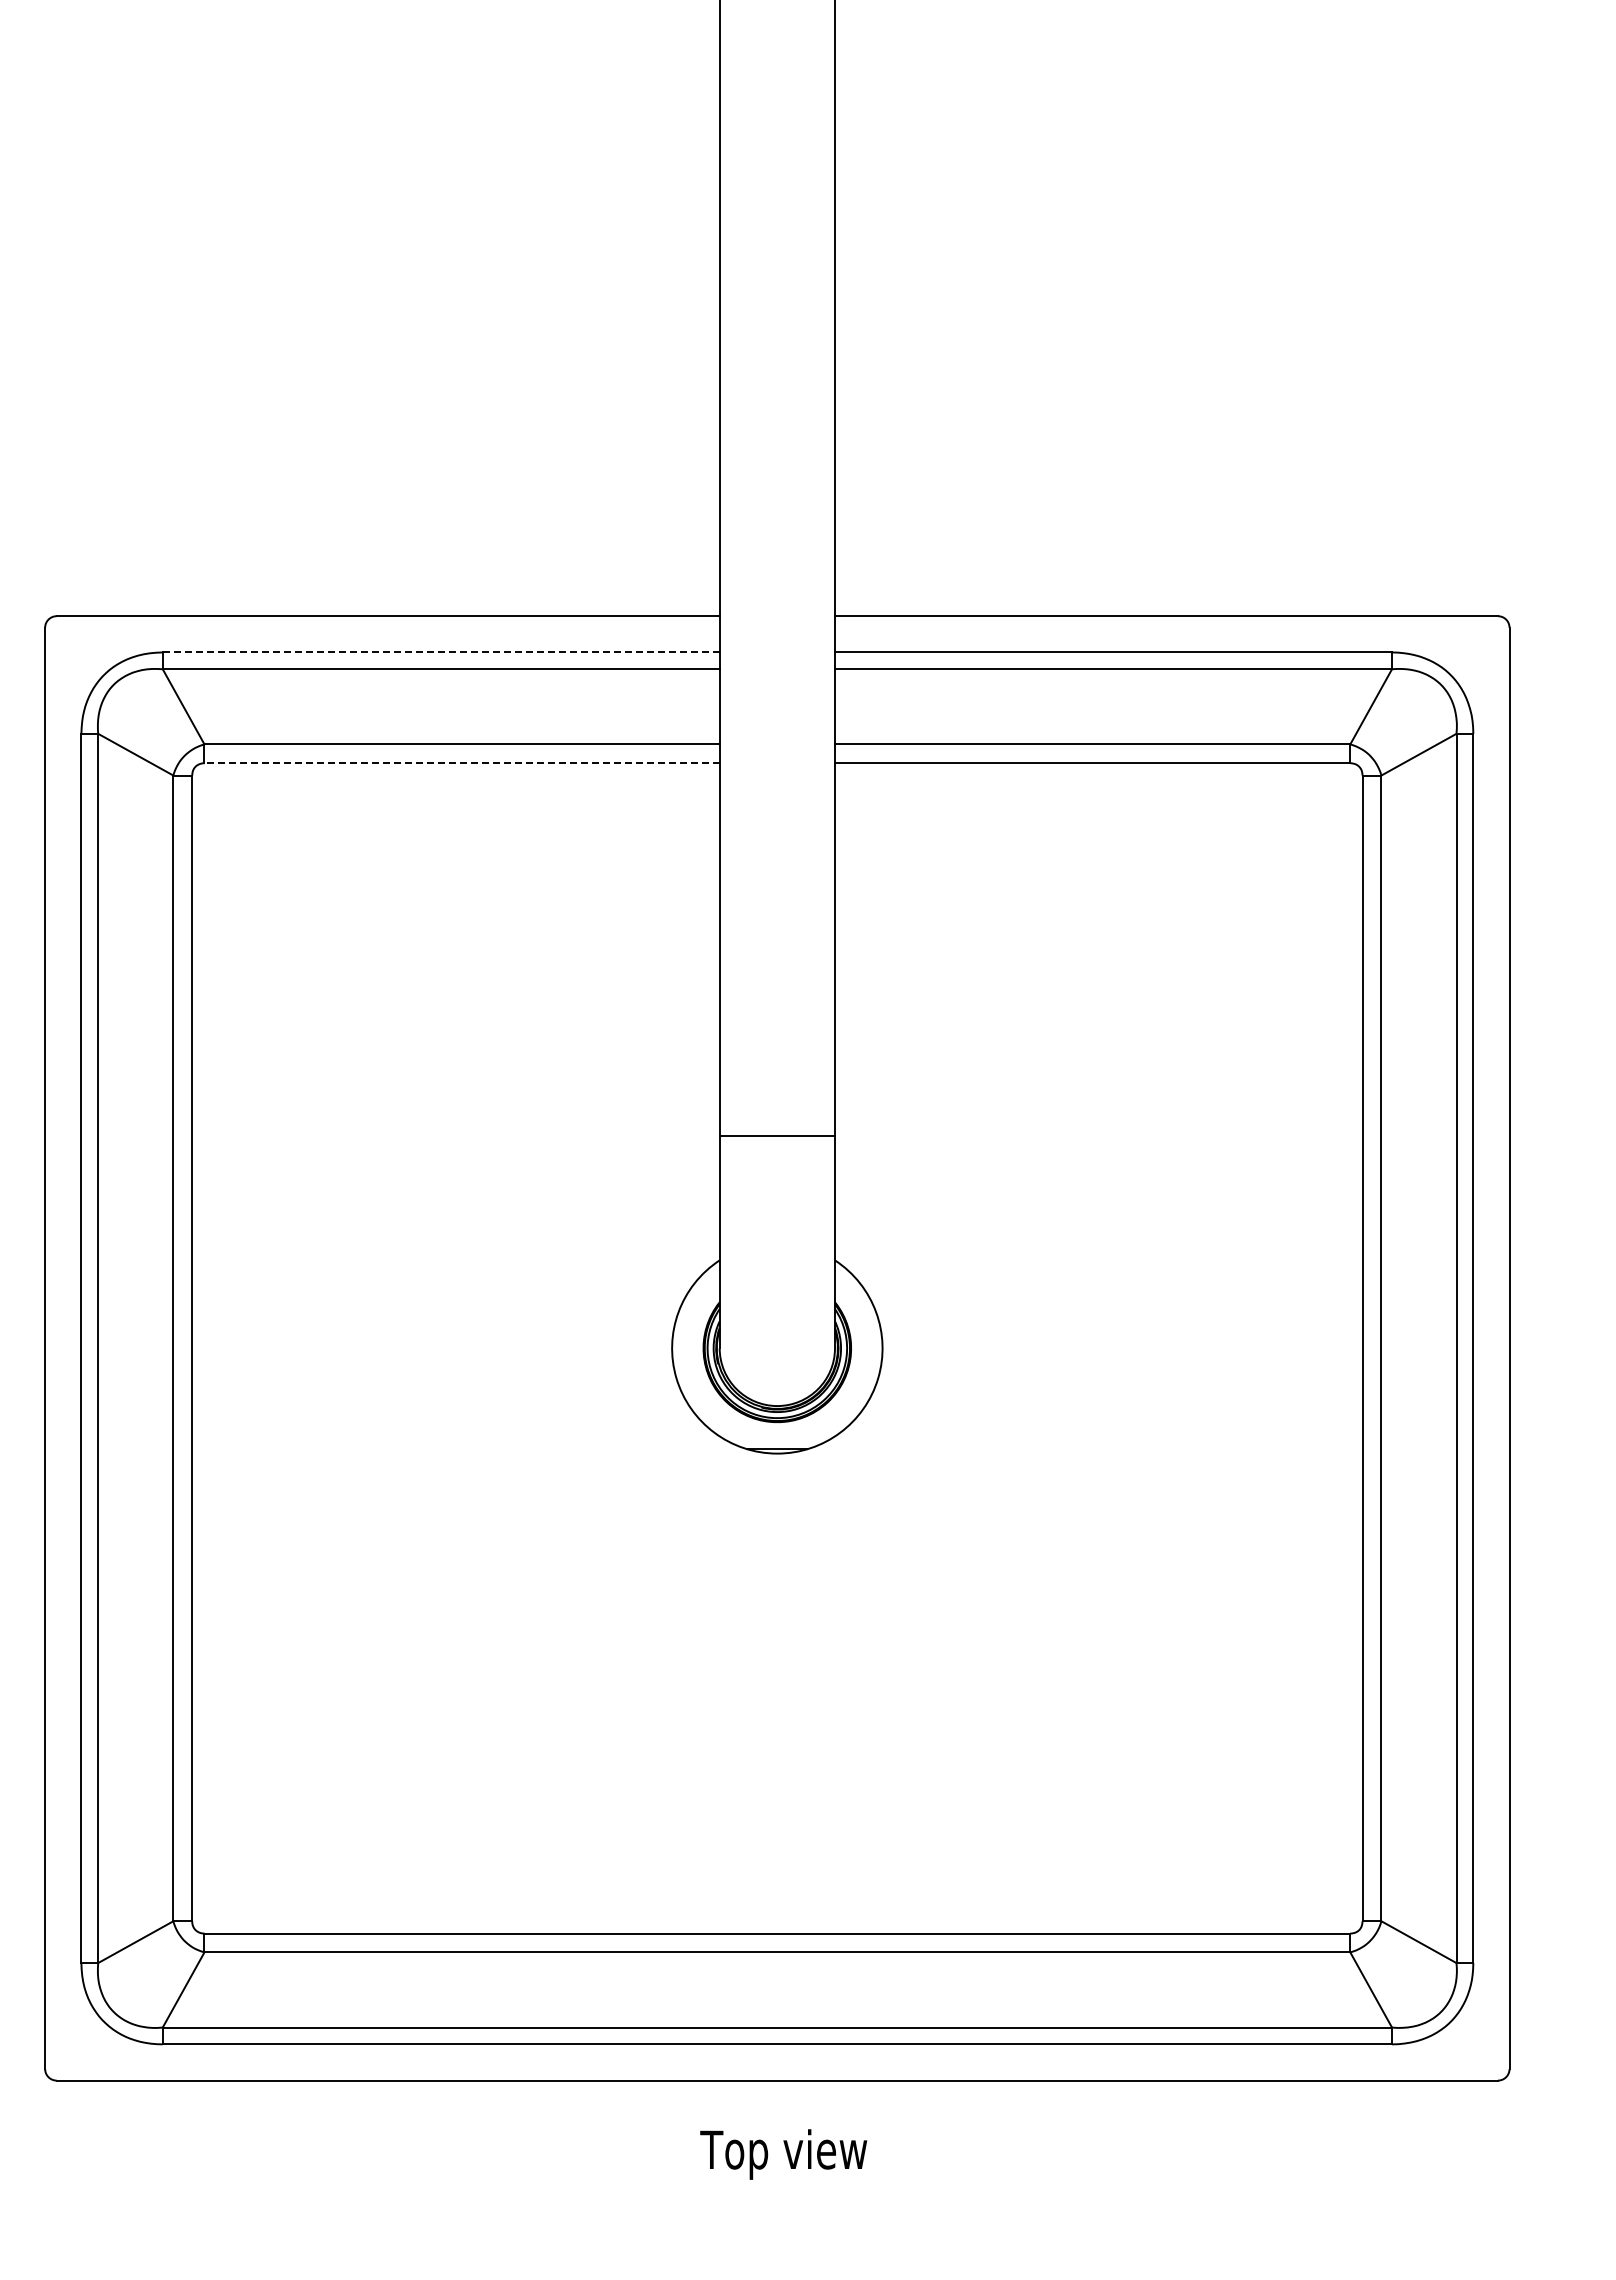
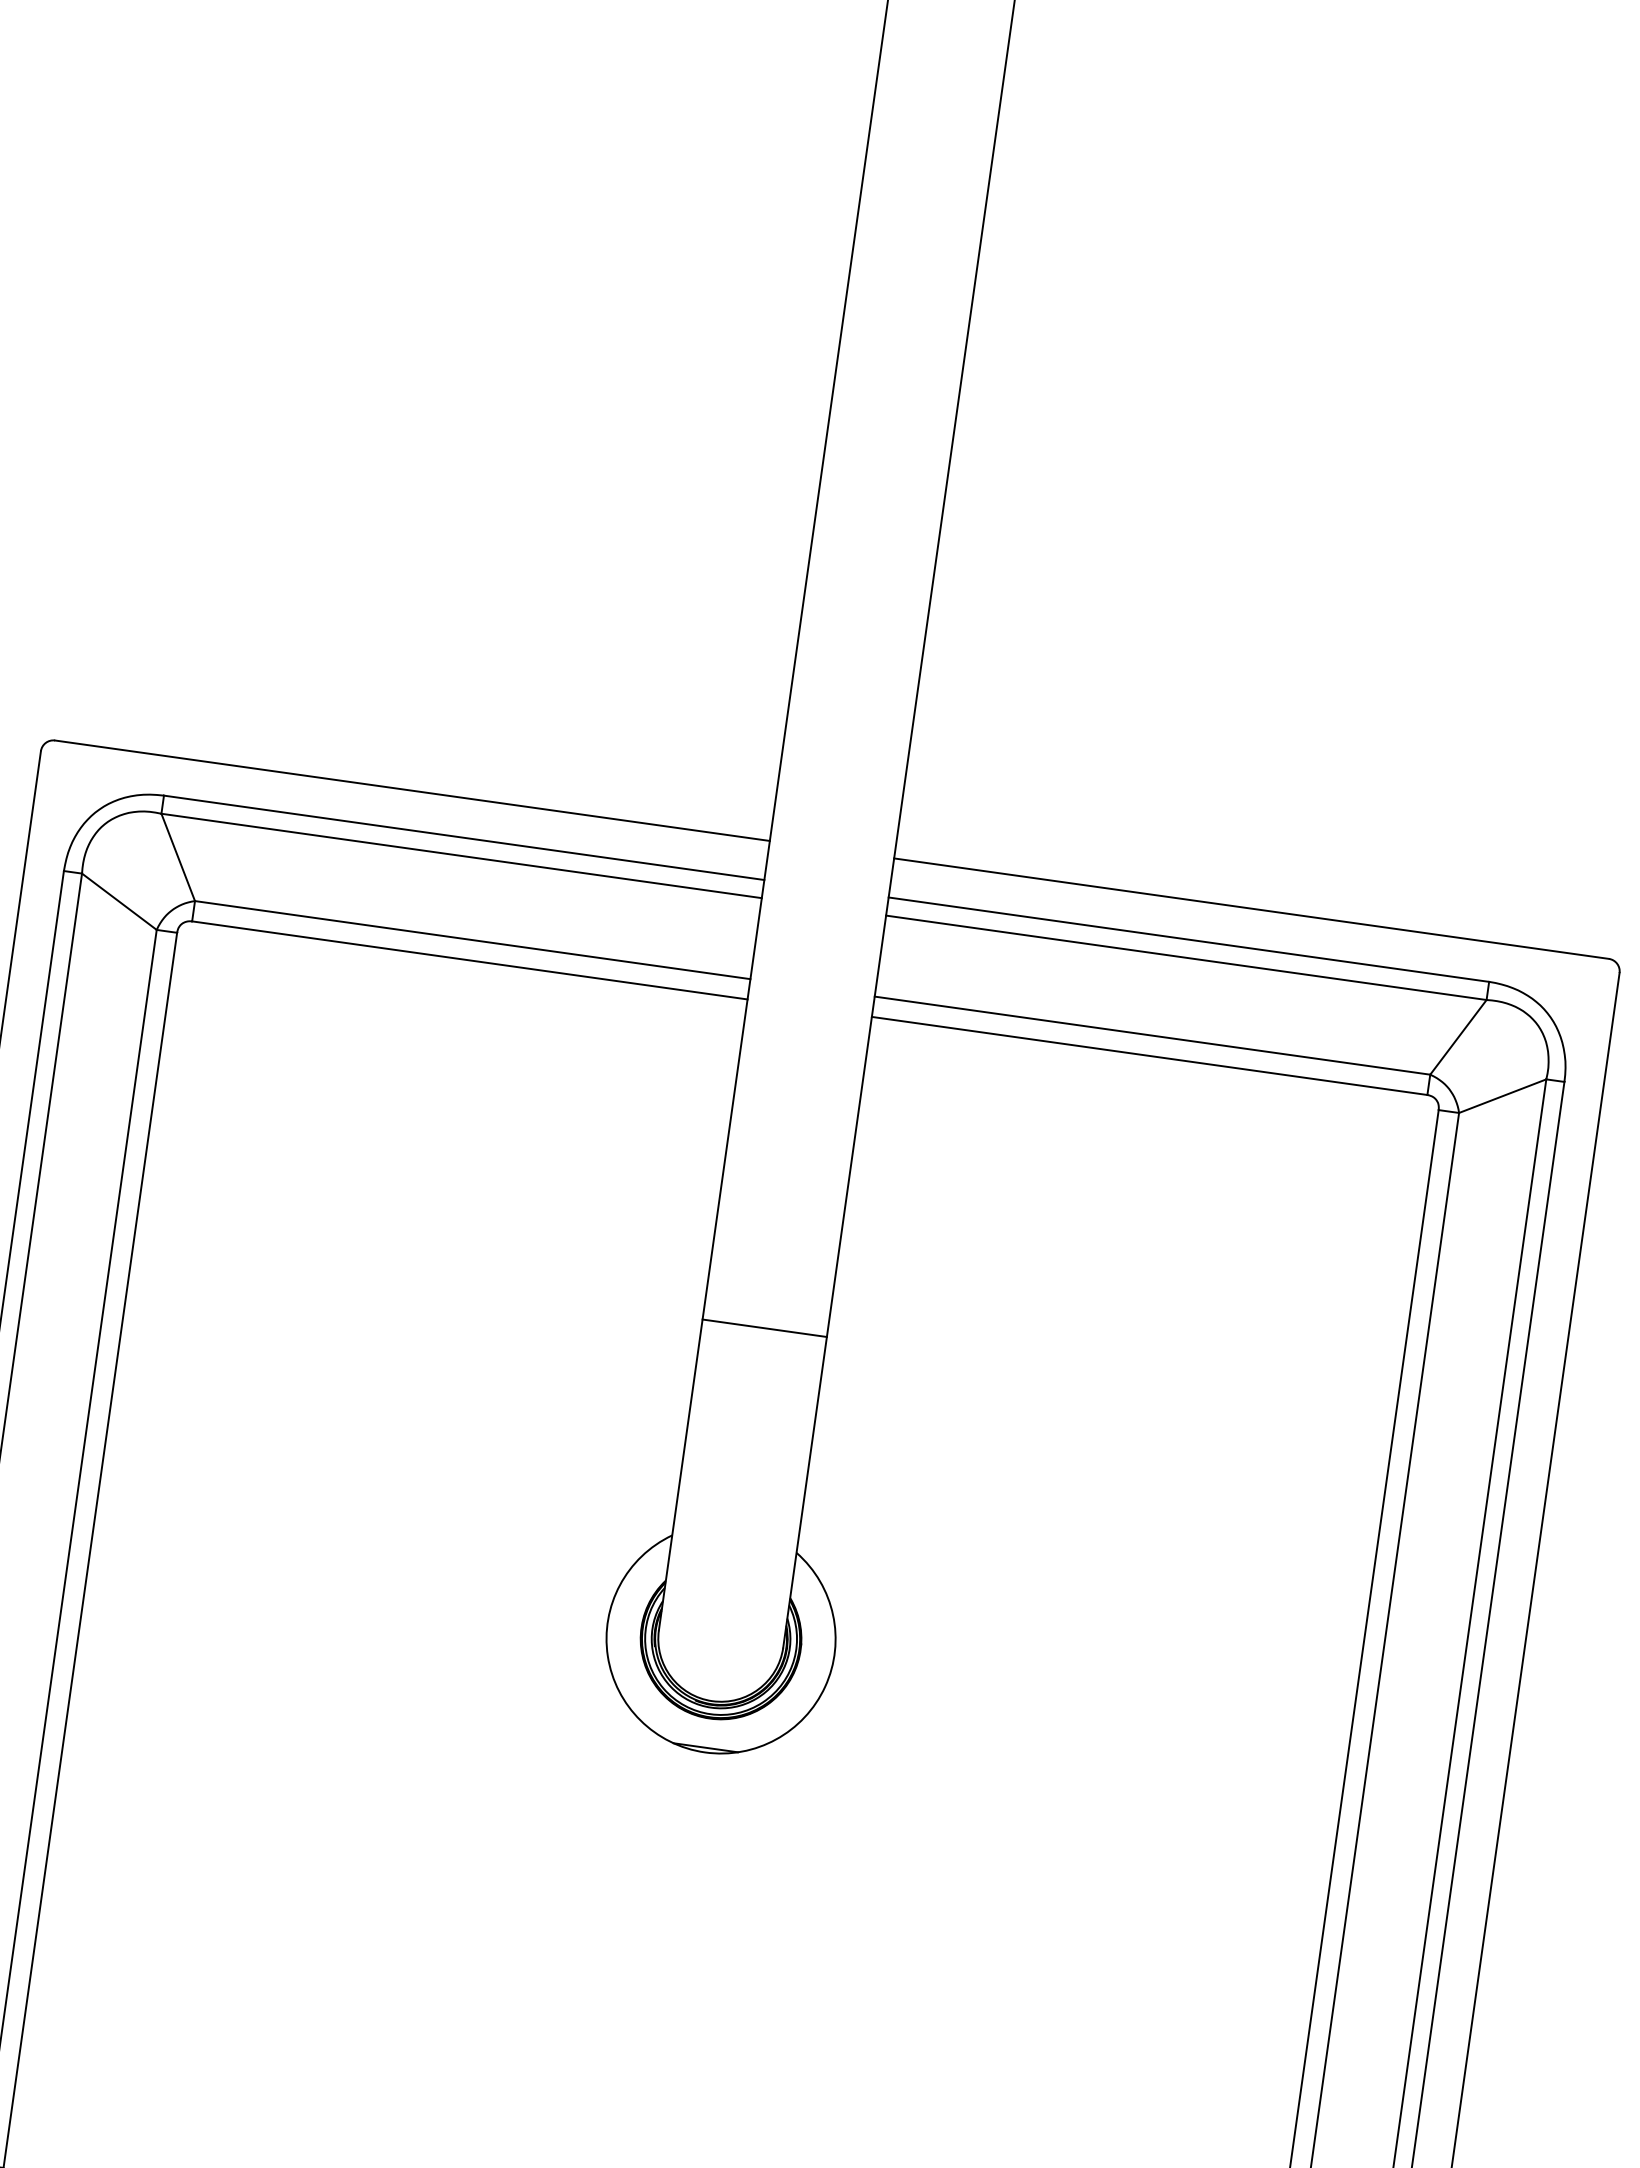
line: (441, 652) -> (464, 837), dashed -> solid
line: (462, 763) -> (470, 960), dashed -> solid
line: (777, 1136) -> (764, 1328), moved

